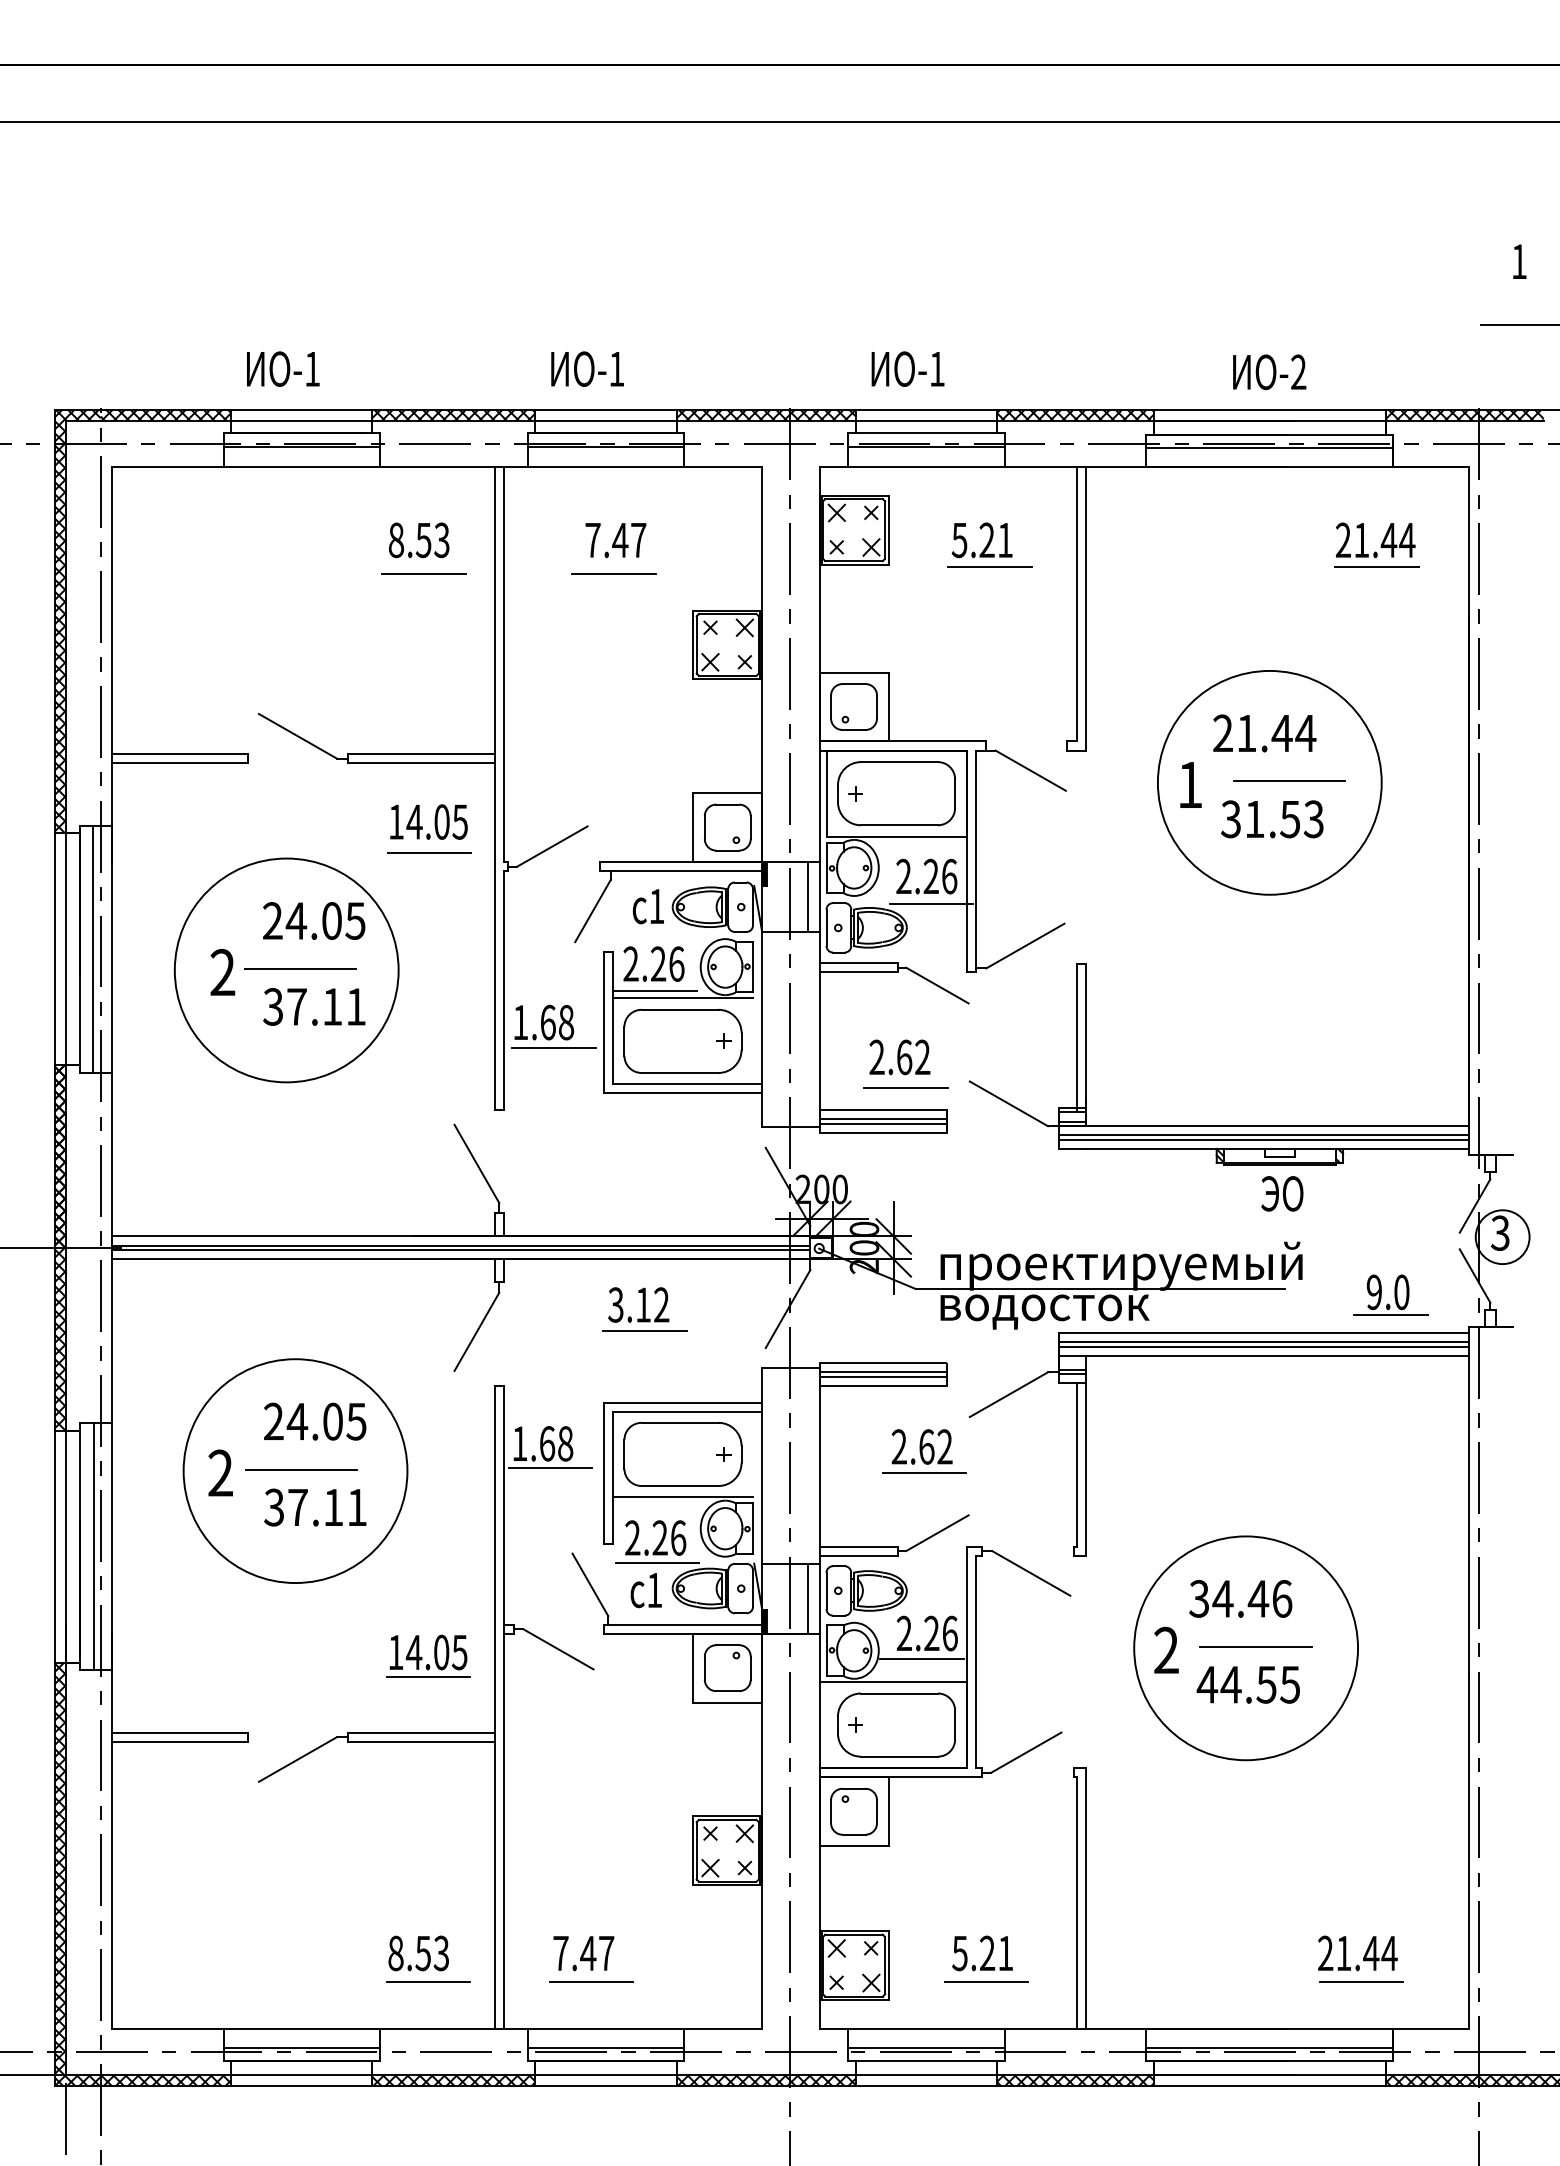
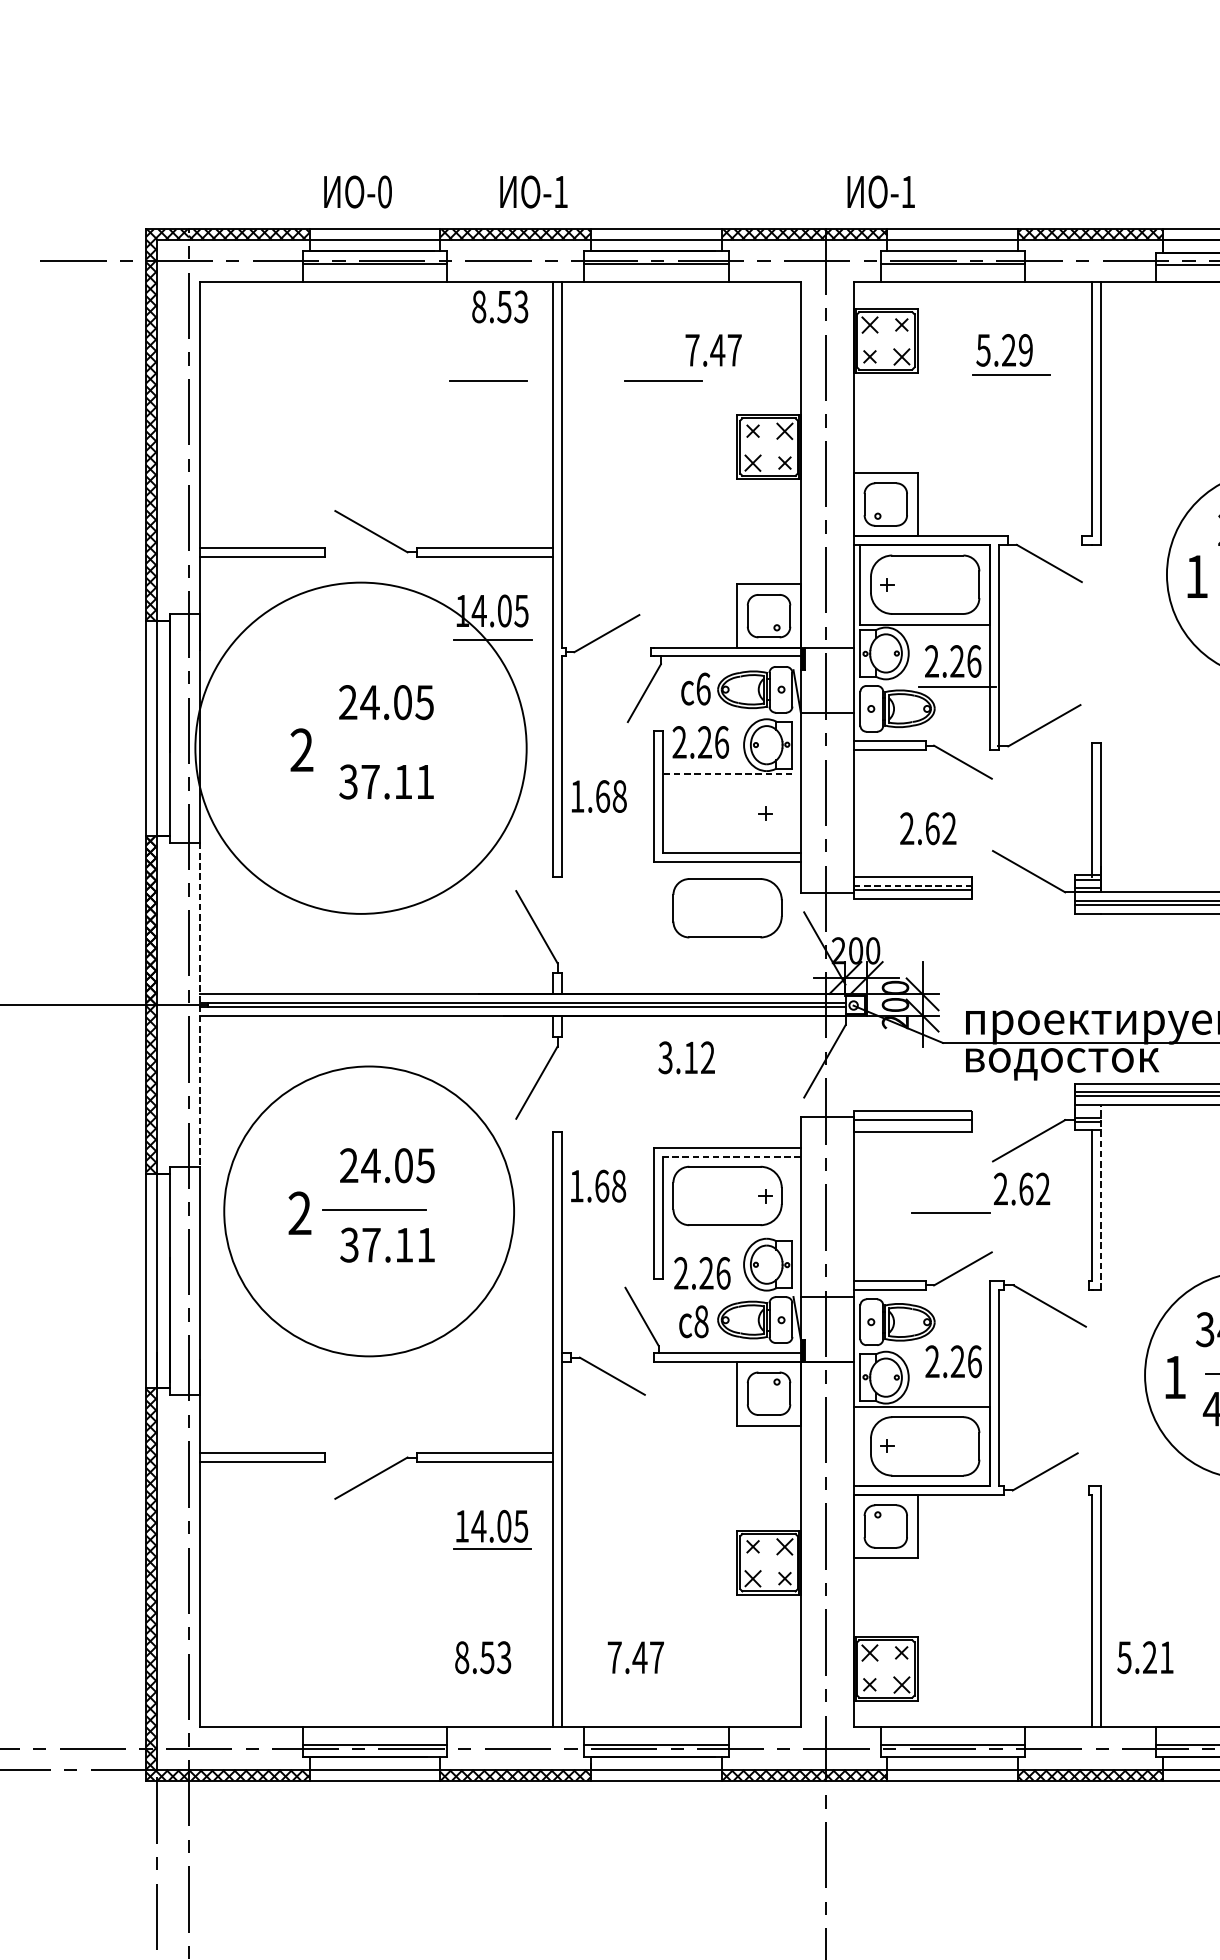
text: (312, 368) -> (384, 191), -1 -> -0
text: (587, 368) -> (533, 191), moved
text: (907, 368) -> (880, 191), moved
text: (419, 540) -> (500, 307), moved
text: (615, 540) -> (713, 350), moved
text: (1004, 540) -> (1025, 350), 5.21 -> 5.29
line: (808, 897) -> (843, 680), removed
text: (656, 906) -> (703, 689), 1 -> 6
line: (93, 948) -> (182, 727), removed
line: (300, 968) -> (373, 746), removed
circle: (286, 970) -> (360, 748), size x1.6
line: (654, 990) -> (701, 766), removed
line: (682, 998) -> (727, 774), solid -> dashed
part: (682, 1040) -> (727, 907), moved
line: (553, 1047) -> (607, 819), removed
line: (905, 1087) -> (933, 856), removed
line: (883, 1119) -> (913, 886), solid -> dashed
line: (112, 1248) -> (199, 1005), solid -> dashed
line: (644, 1330) -> (692, 1081), removed
line: (883, 1376) -> (913, 1123), removed
line: (687, 1412) -> (731, 1157), solid -> dashed
text: (921, 1446) -> (1021, 1188), moved
line: (1086, 1455) -> (1100, 1196), solid -> dashed
line: (550, 1467) -> (605, 1208), removed
circle: (295, 1471) -> (369, 1211), size x1.4
line: (682, 1497) -> (727, 1235), removed
line: (93, 1546) -> (182, 1281), removed
line: (657, 1562) -> (704, 1295), removed
text: (654, 1590) -> (701, 1321), 1 -> 8
line: (808, 1598) -> (843, 1329), removed
text: (1166, 1649) -> (1174, 1376), 2 -> 1
part: (428, 1655) -> (492, 1529), moved
line: (921, 1658) -> (948, 1384), removed
text: (982, 1953) -> (1145, 1657), moved
line: (428, 1982) -> (492, 1684), removed
line: (591, 1982) -> (642, 1684), removed
line: (986, 1982) -> (1008, 1684), removed

